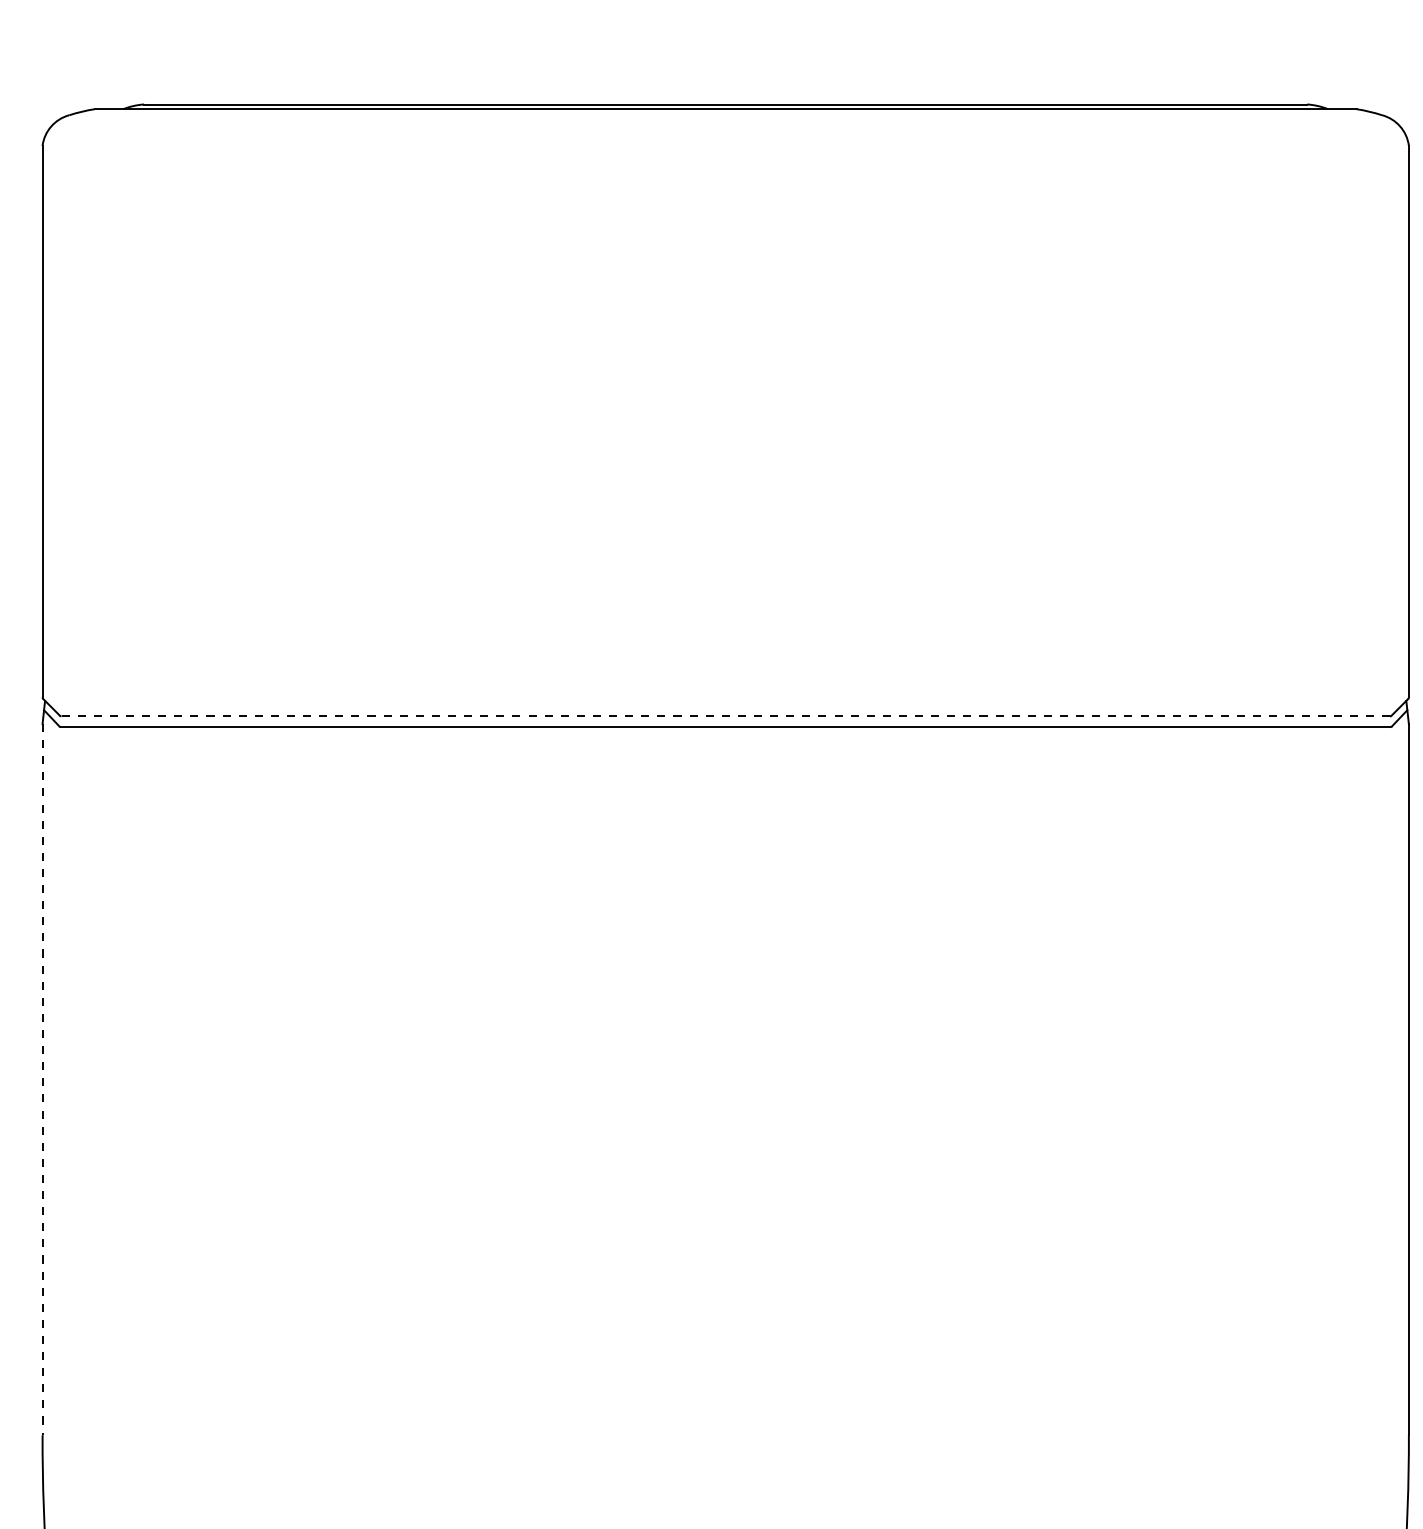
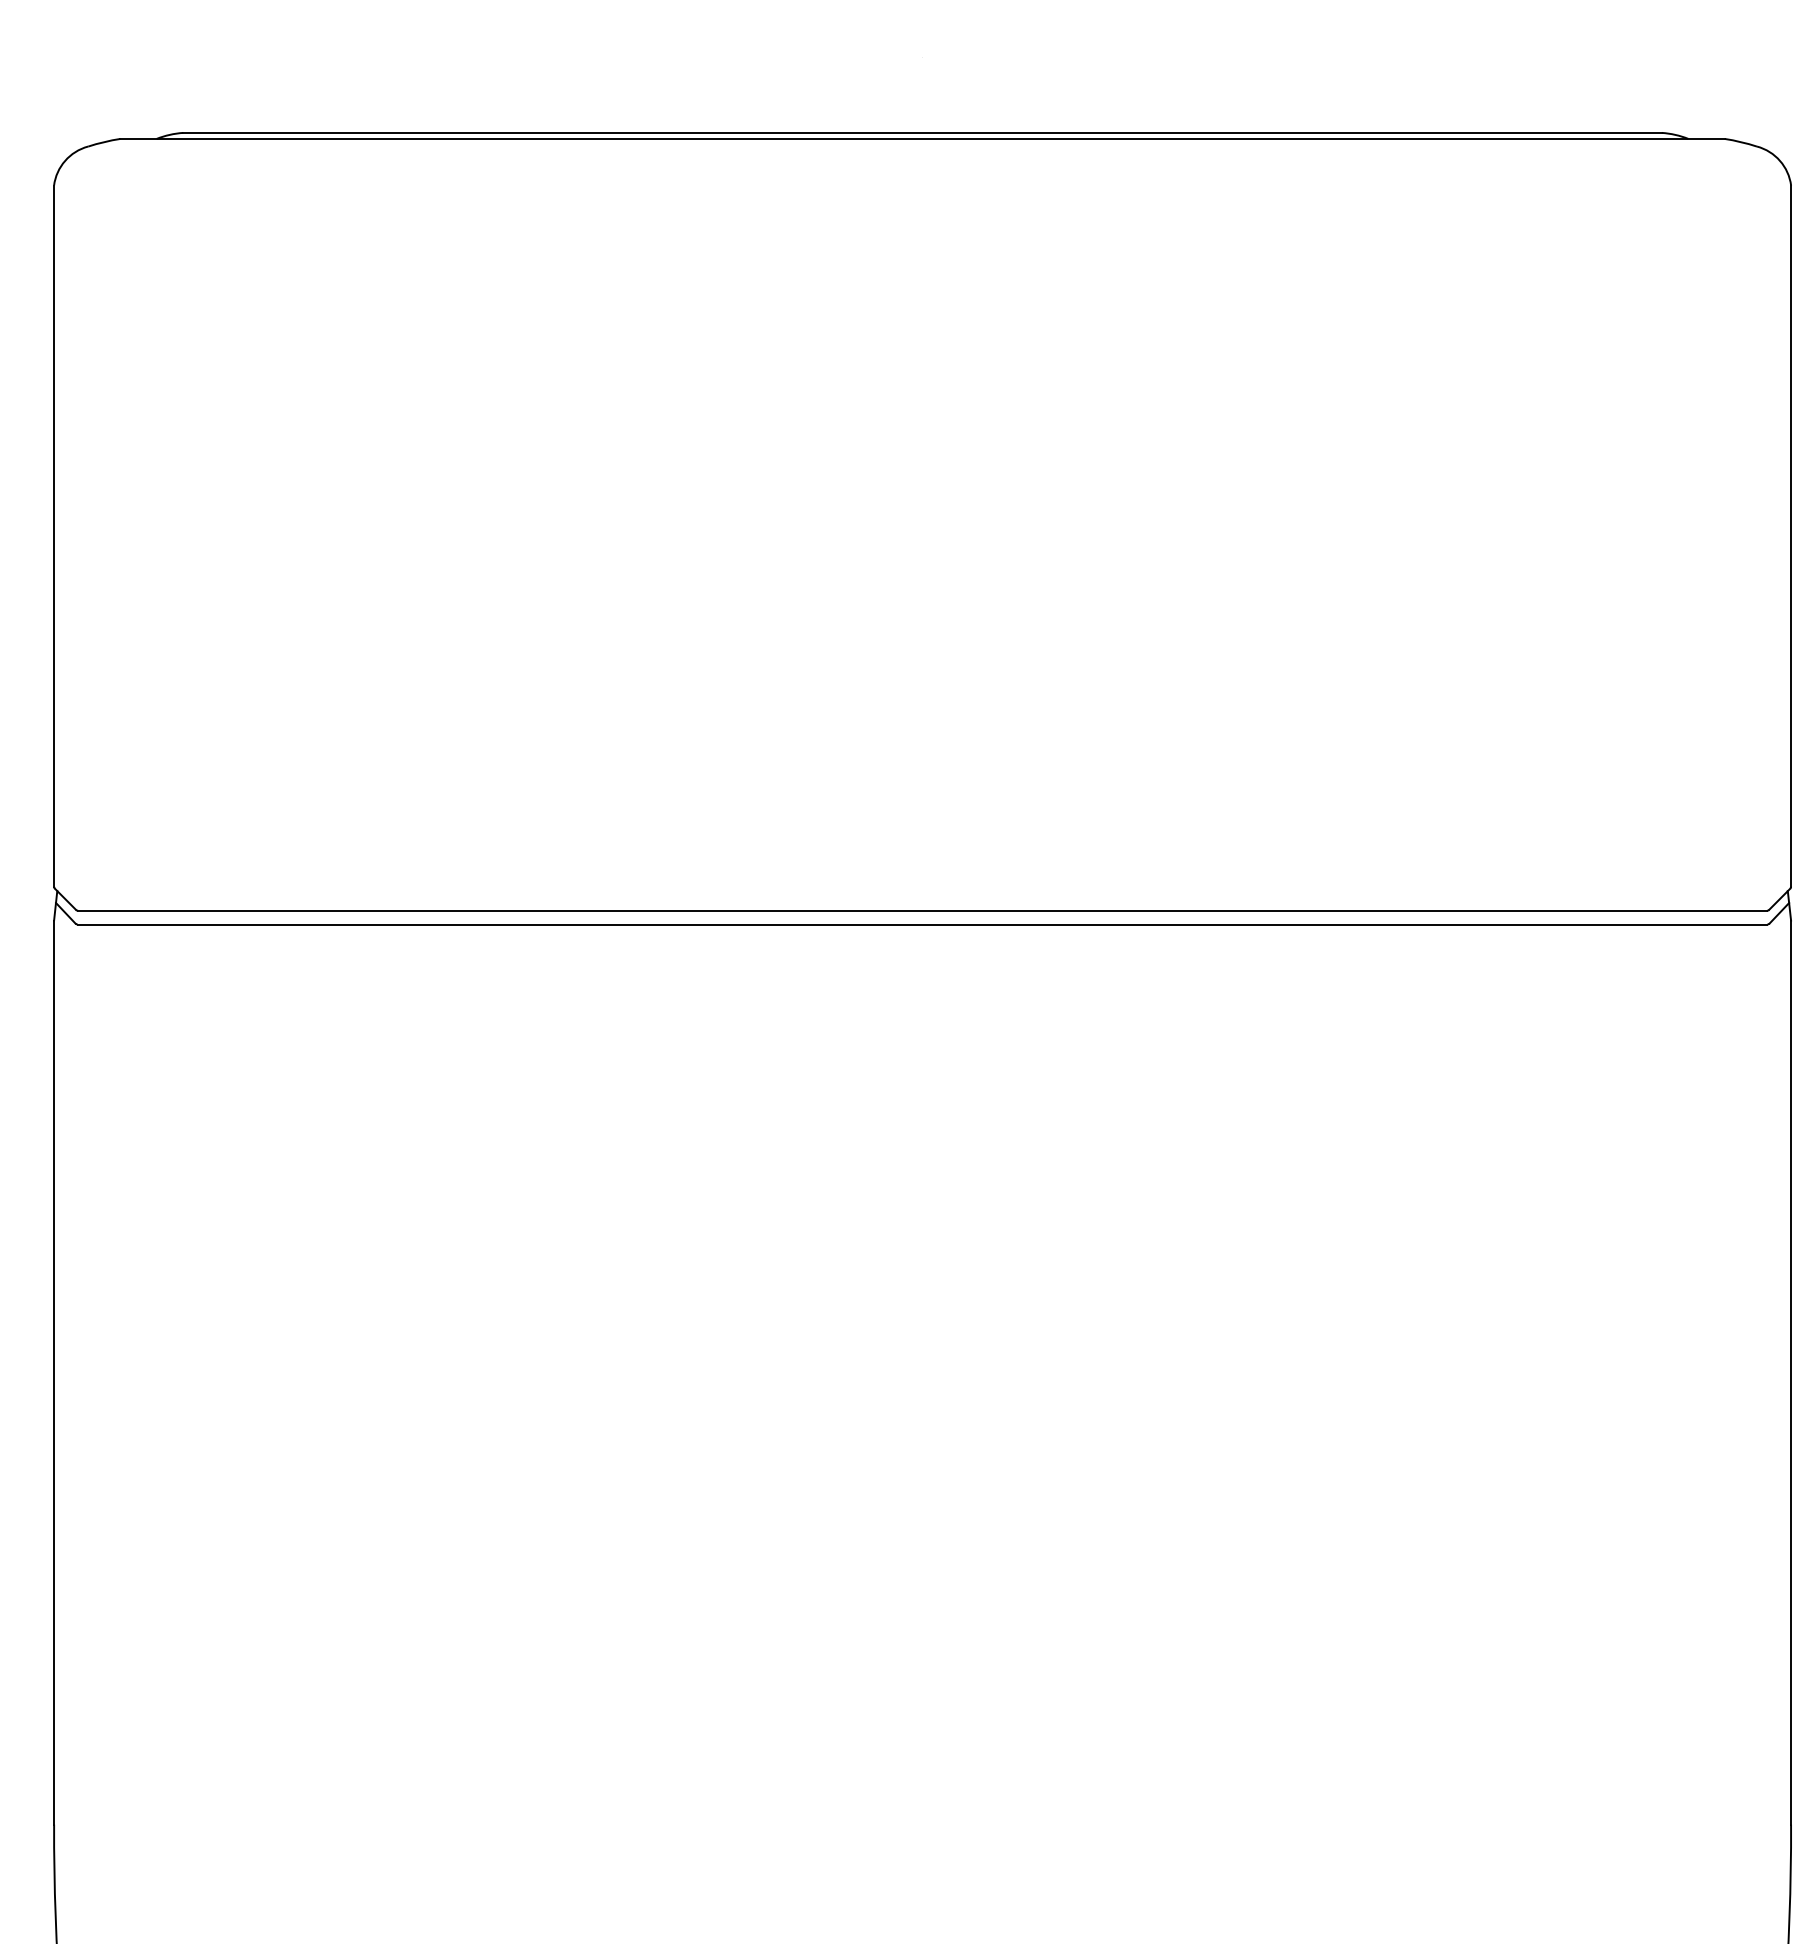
line: (726, 716) -> (923, 910), dashed -> solid
line: (42, 1080) -> (54, 1373), dashed -> solid

